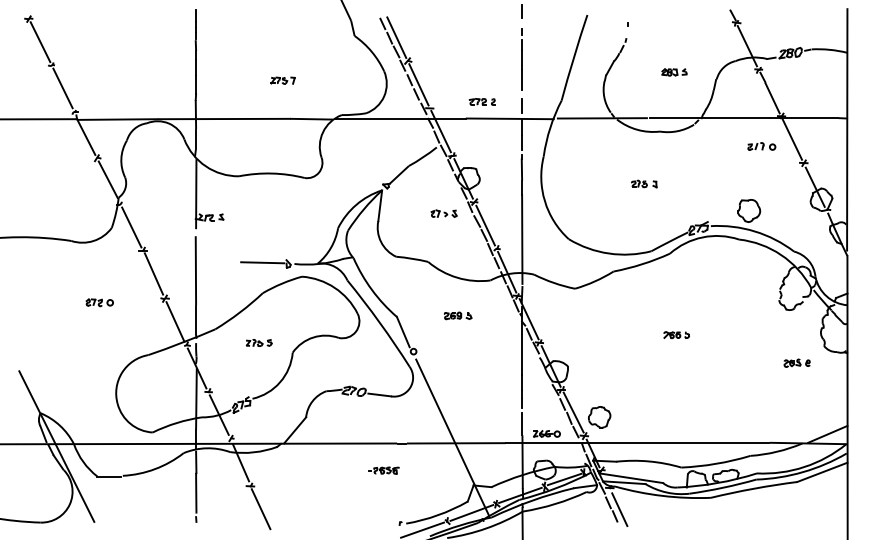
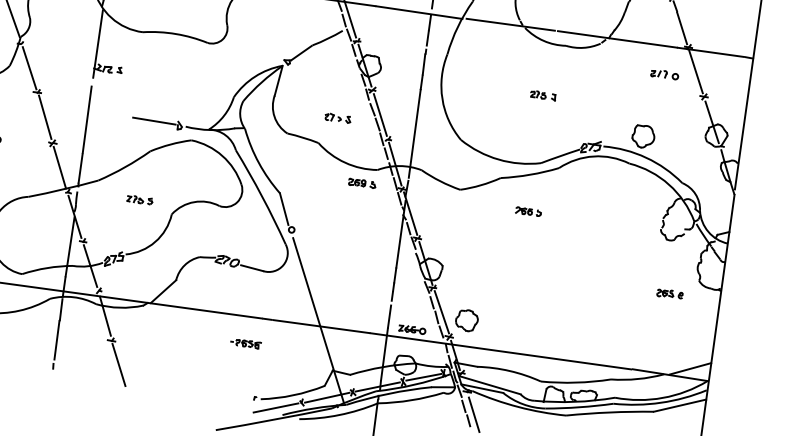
part: (443, 213) -> (337, 117), moved
part: (458, 315) -> (362, 183), moved
part: (676, 335) -> (528, 212), moved

